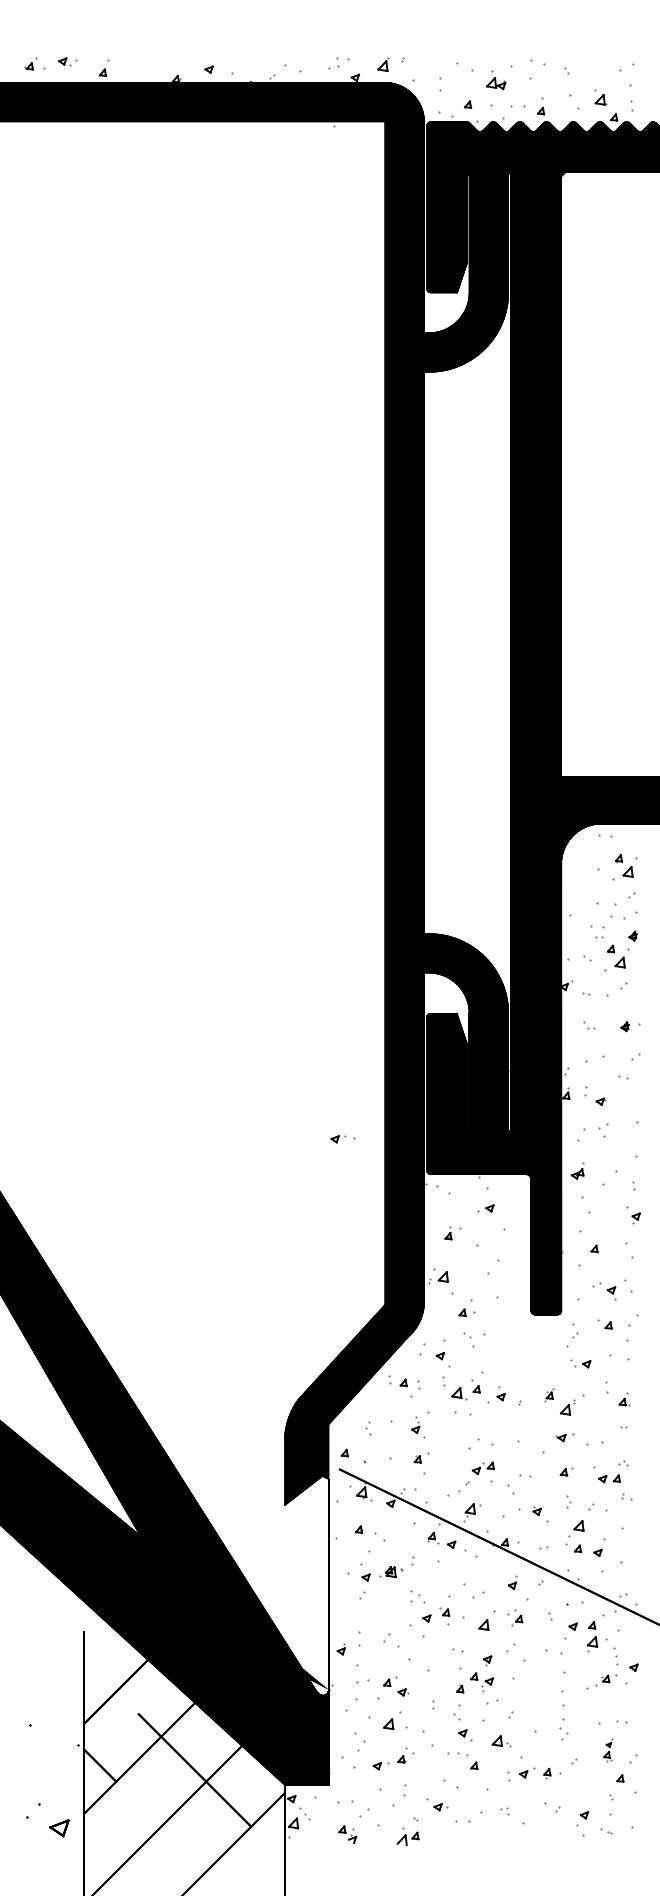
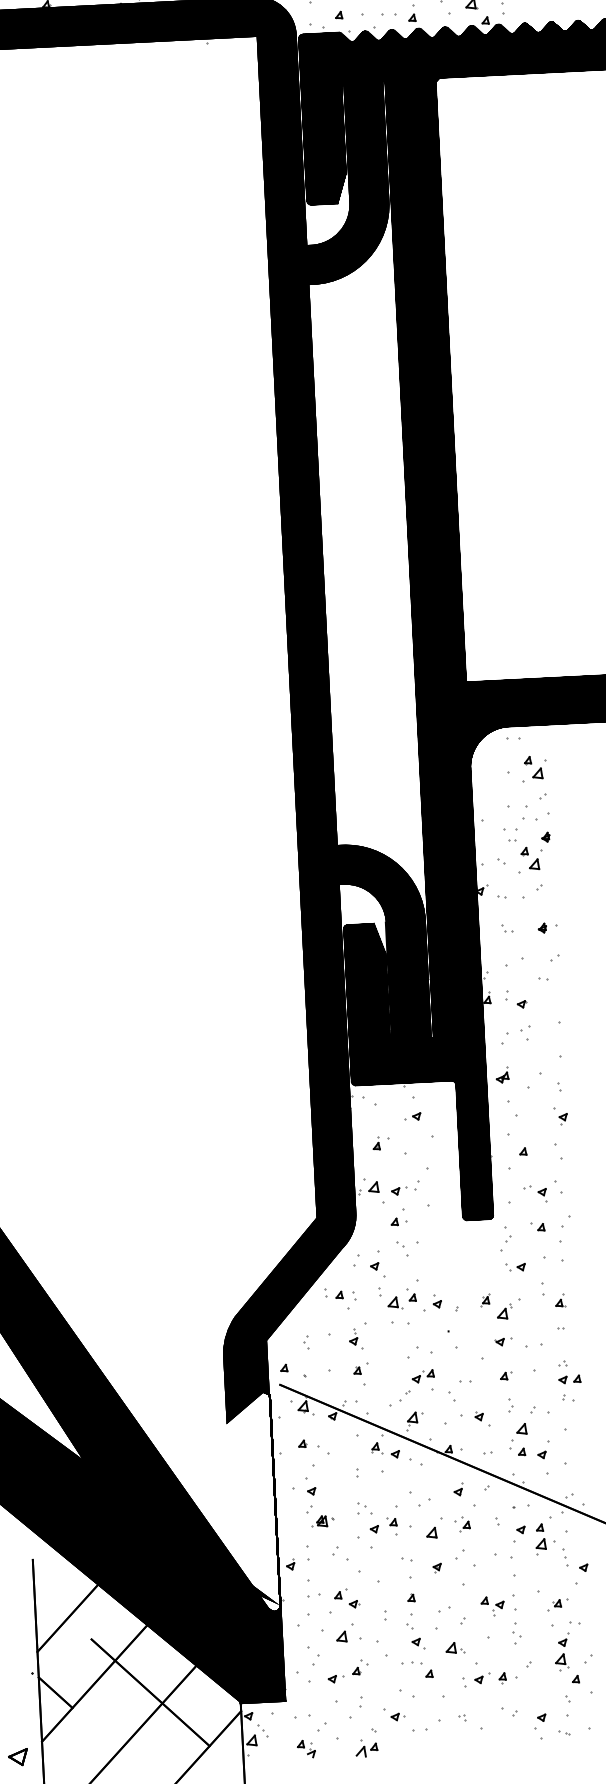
part: (342, 1139) -> (403, 1191), moved
part: (609, 1478) -> (569, 1379), moved
part: (391, 1572) -> (322, 1521), moved
part: (606, 1680) -> (558, 1605), moved
part: (482, 1682) -> (493, 1606), moved
part: (608, 1750) -> (562, 1651), size x1.67

